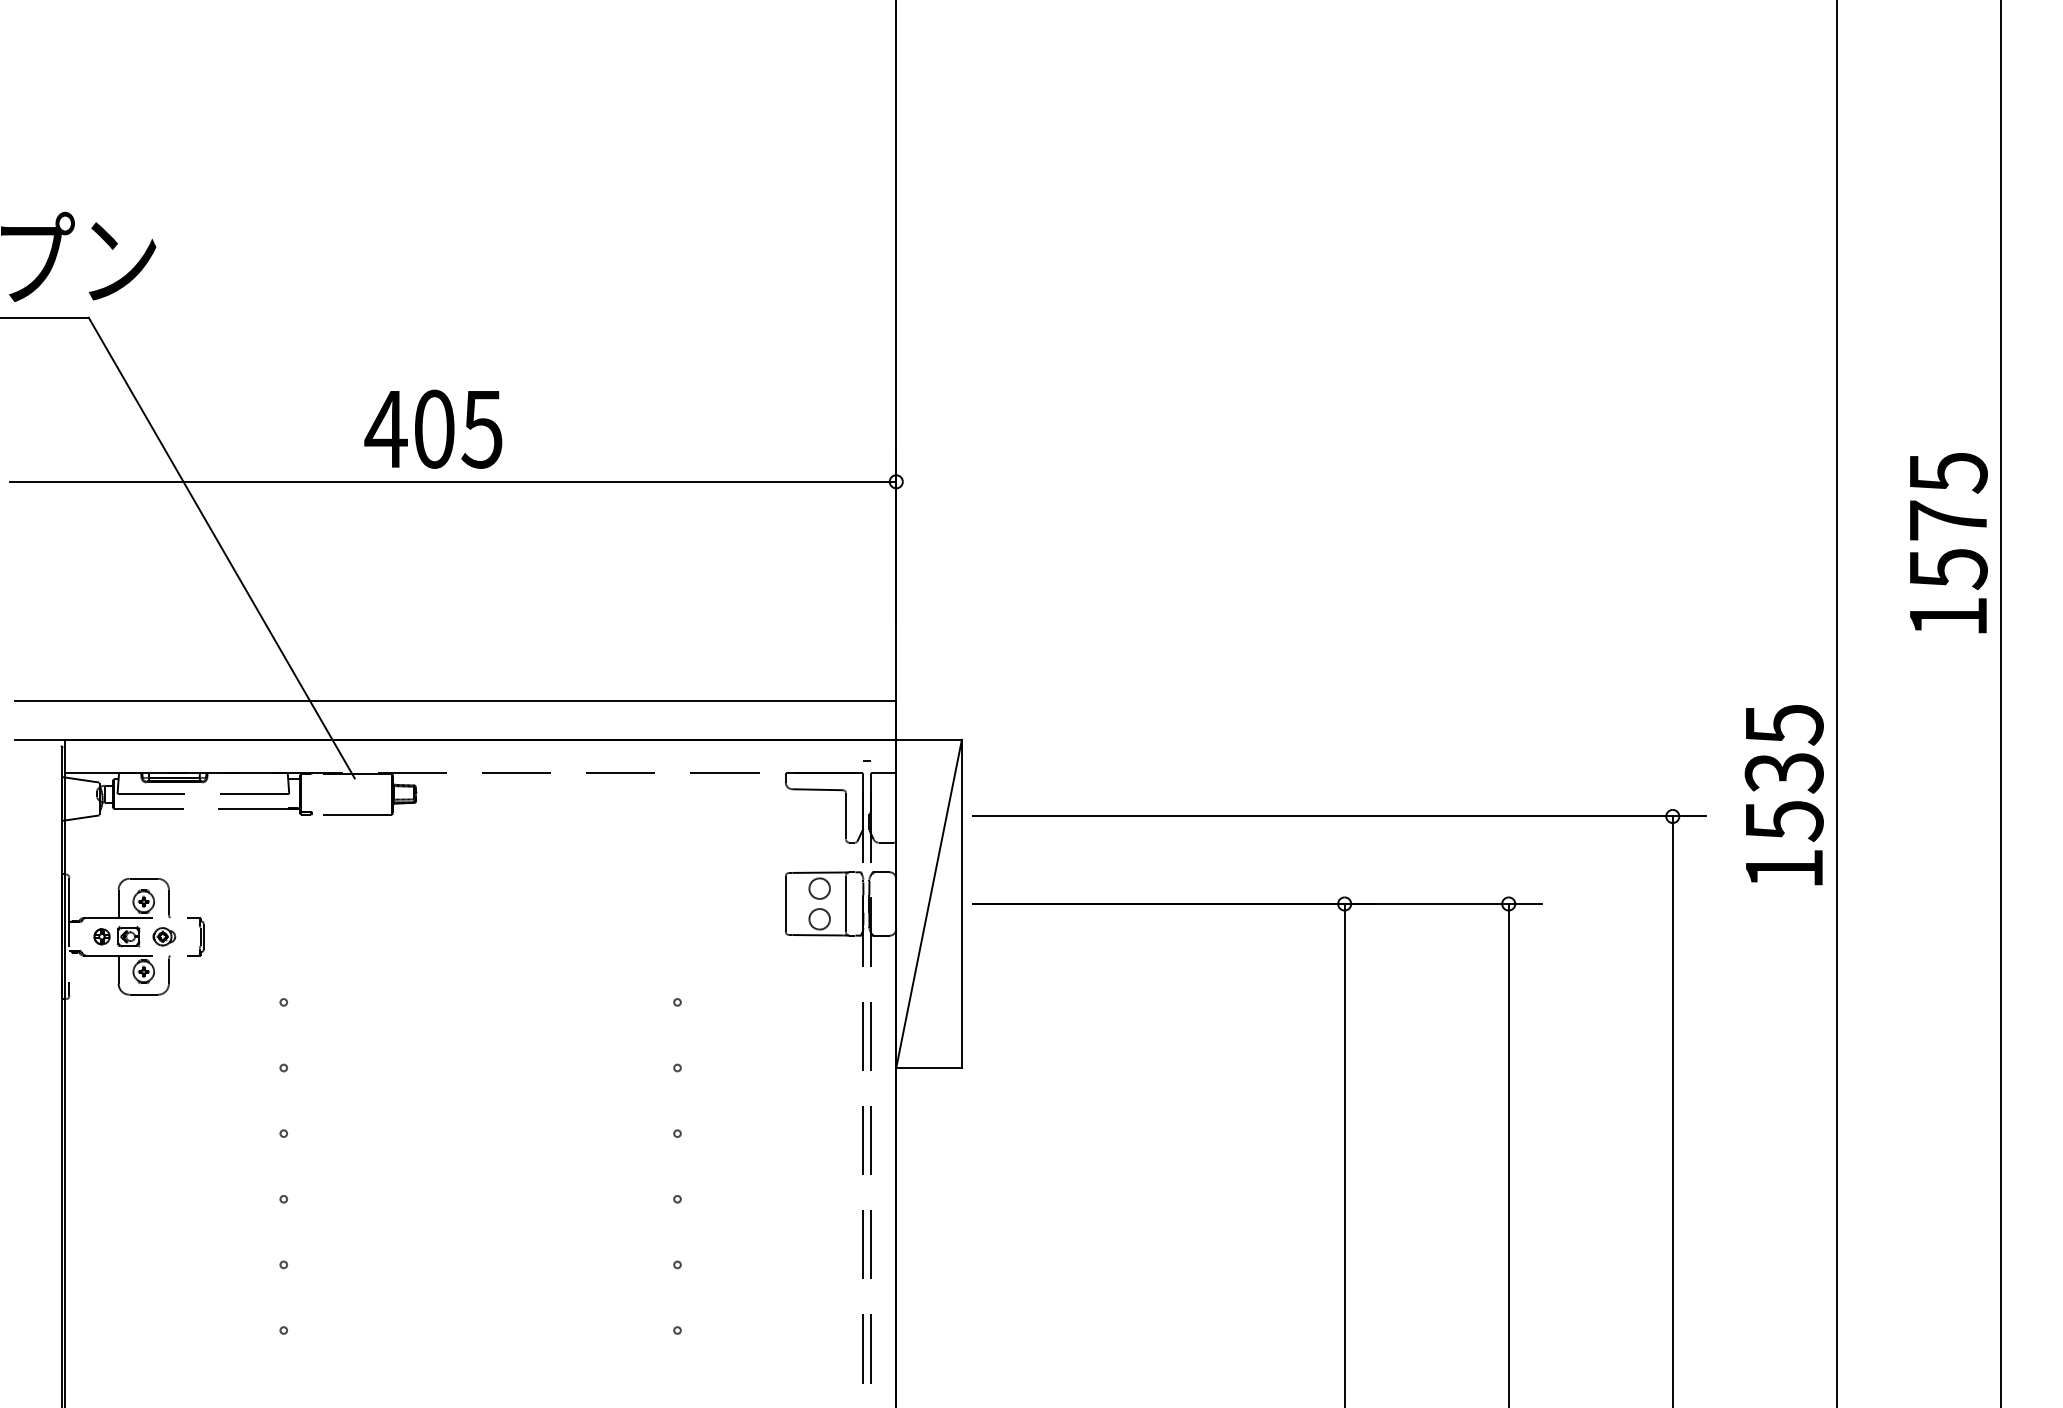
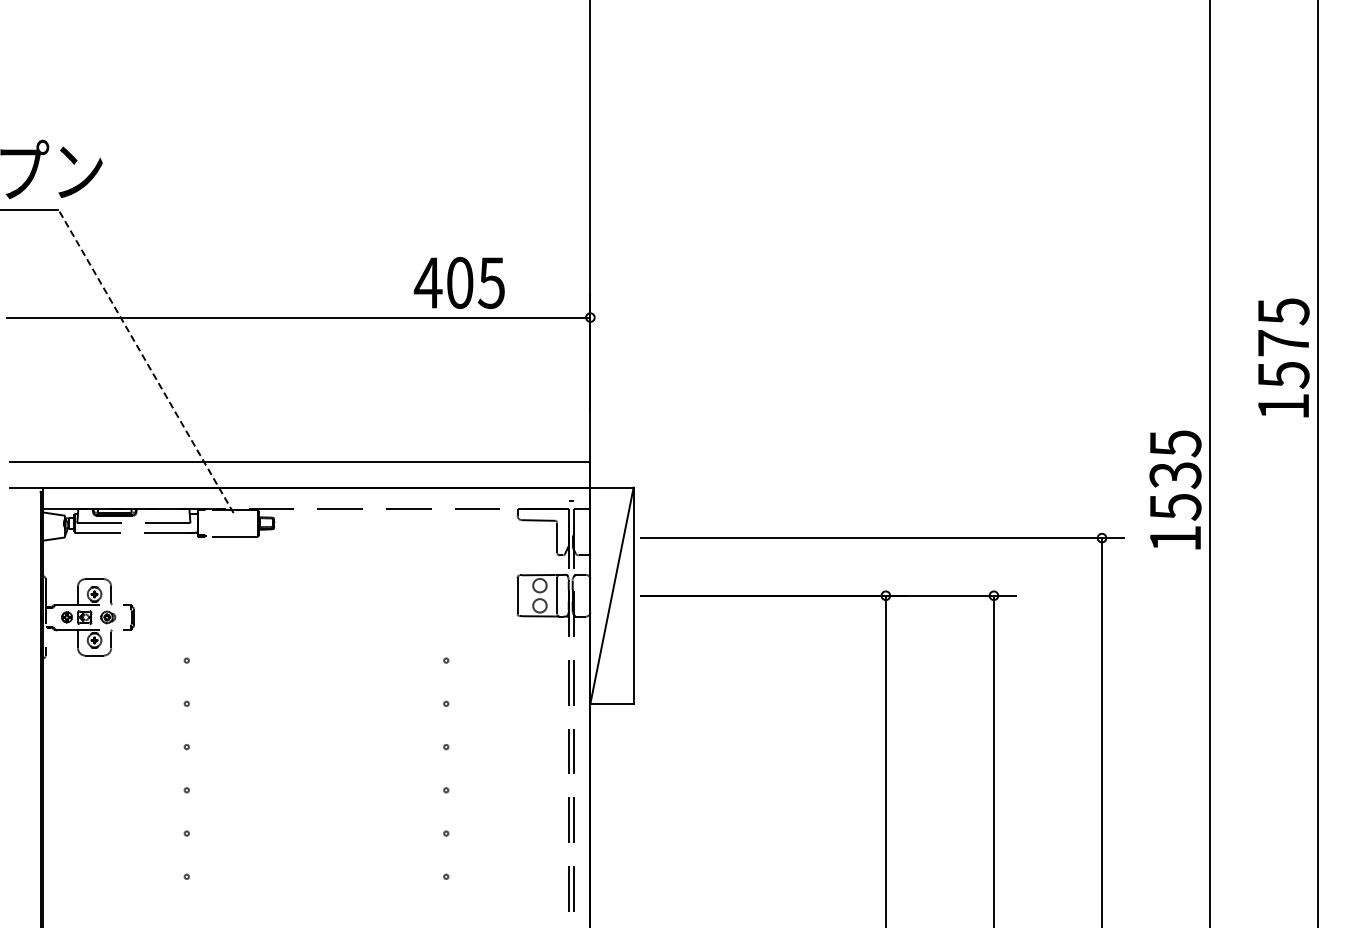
text: (432, 428) -> (458, 282), moved
line: (221, 546) -> (145, 360), solid -> dashed
text: (1784, 794) -> (1175, 489), moved

